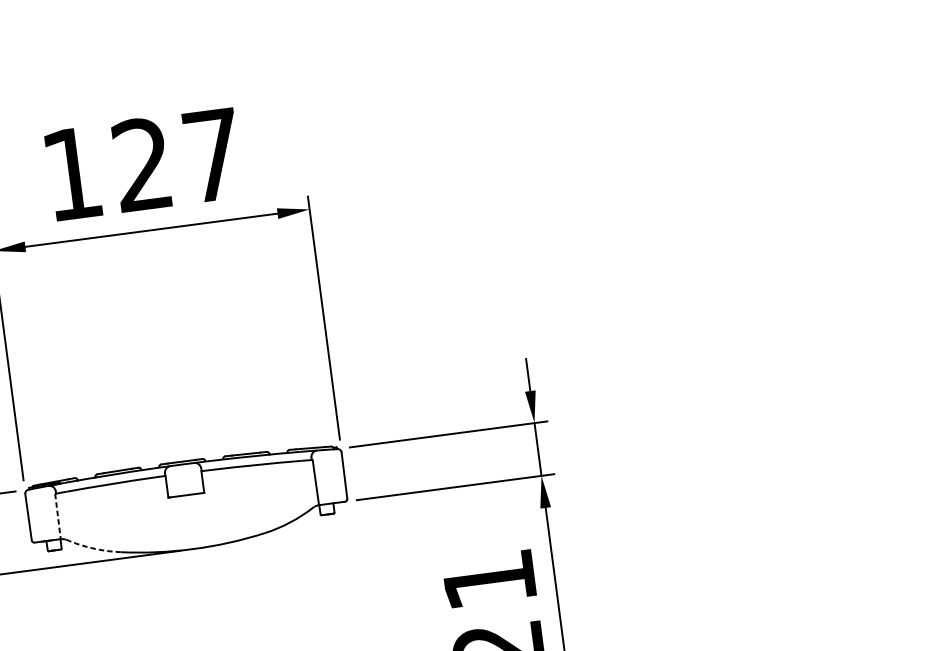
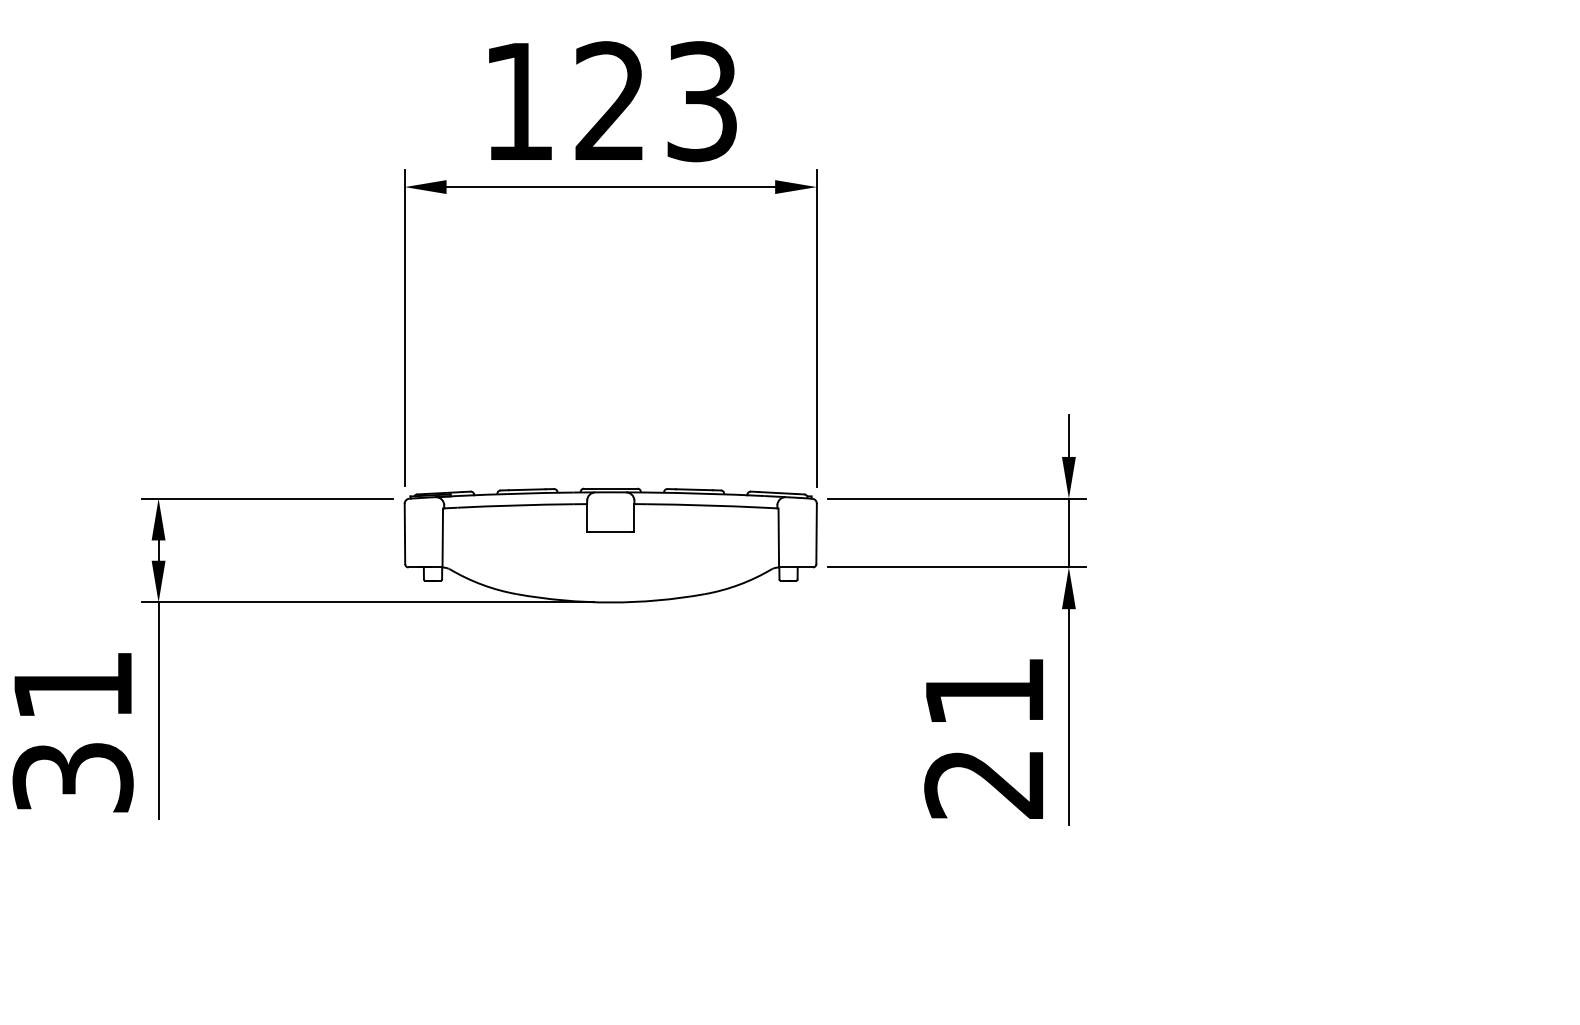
text: (212, 155) -> (701, 101), 127 -> 123
line: (57, 516) -> (442, 538), dashed -> solid
arc: (93, 548) -> (482, 584), dashed -> solid

